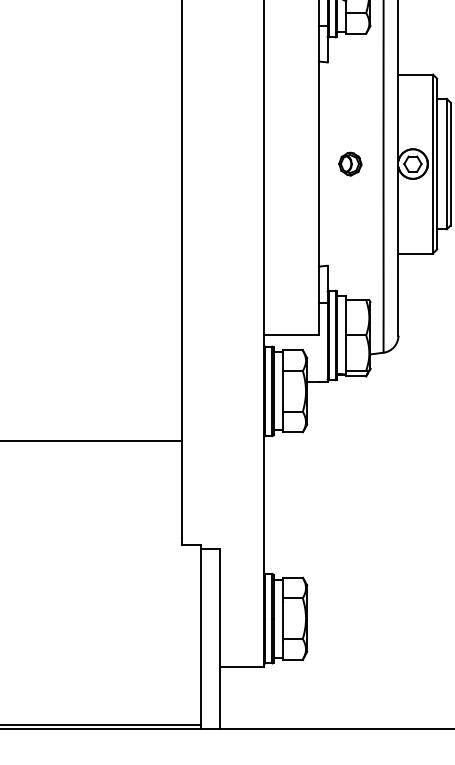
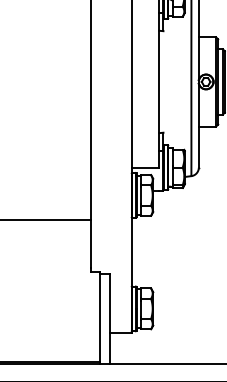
part: (349, 163) -> (174, 81), removed

